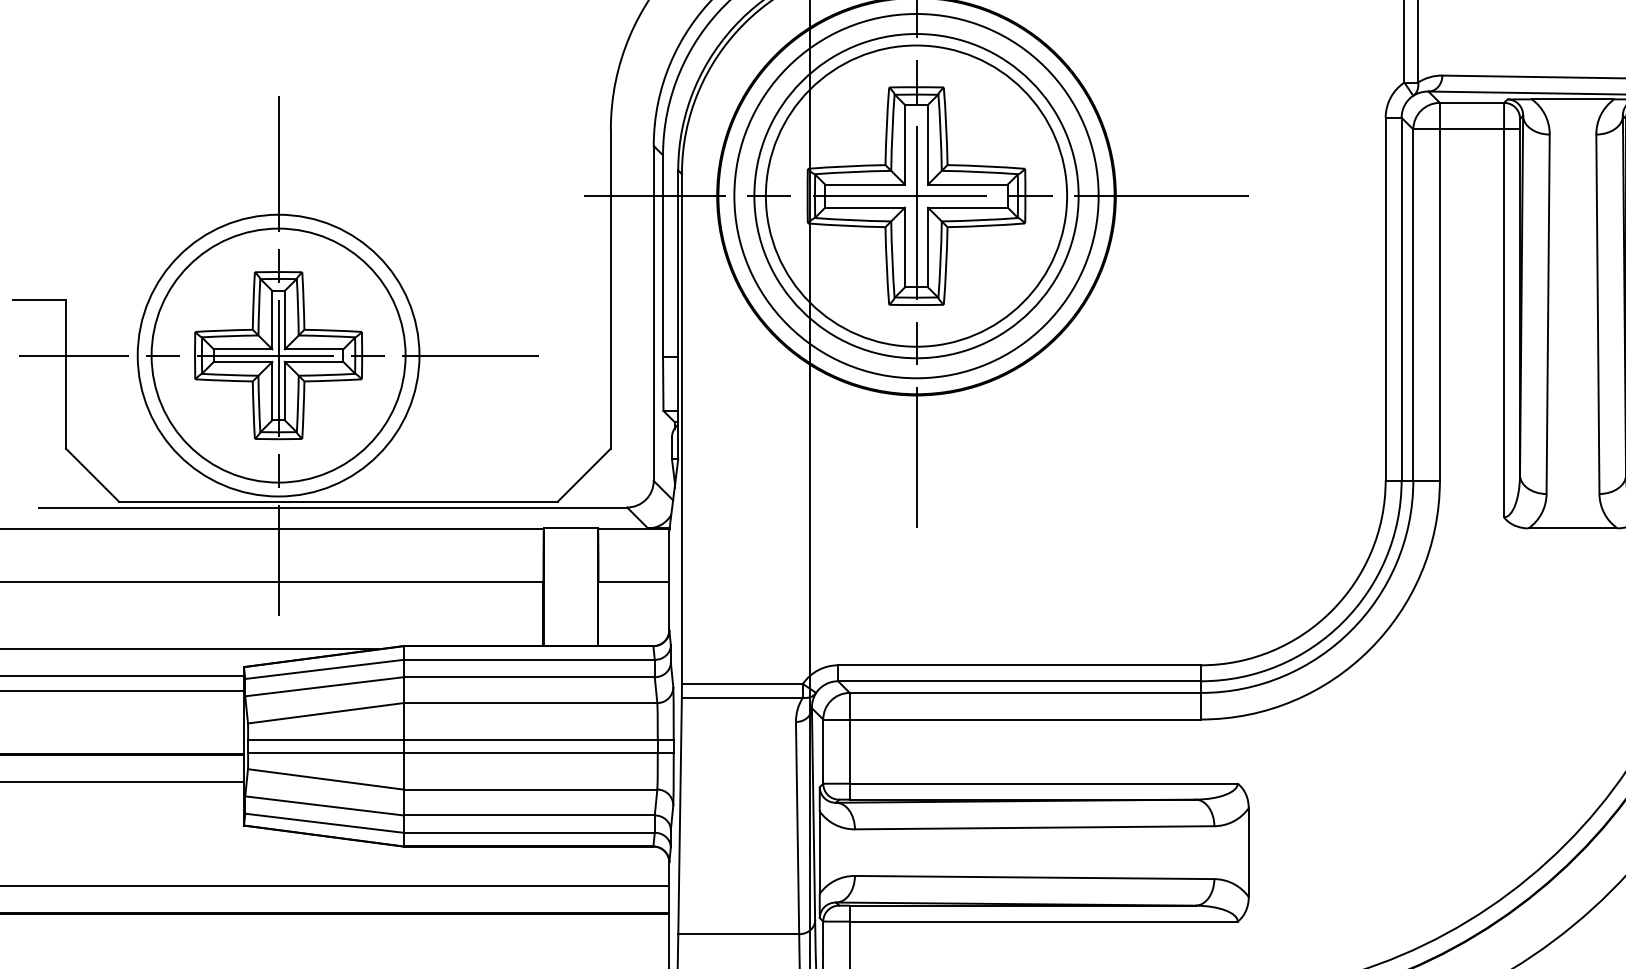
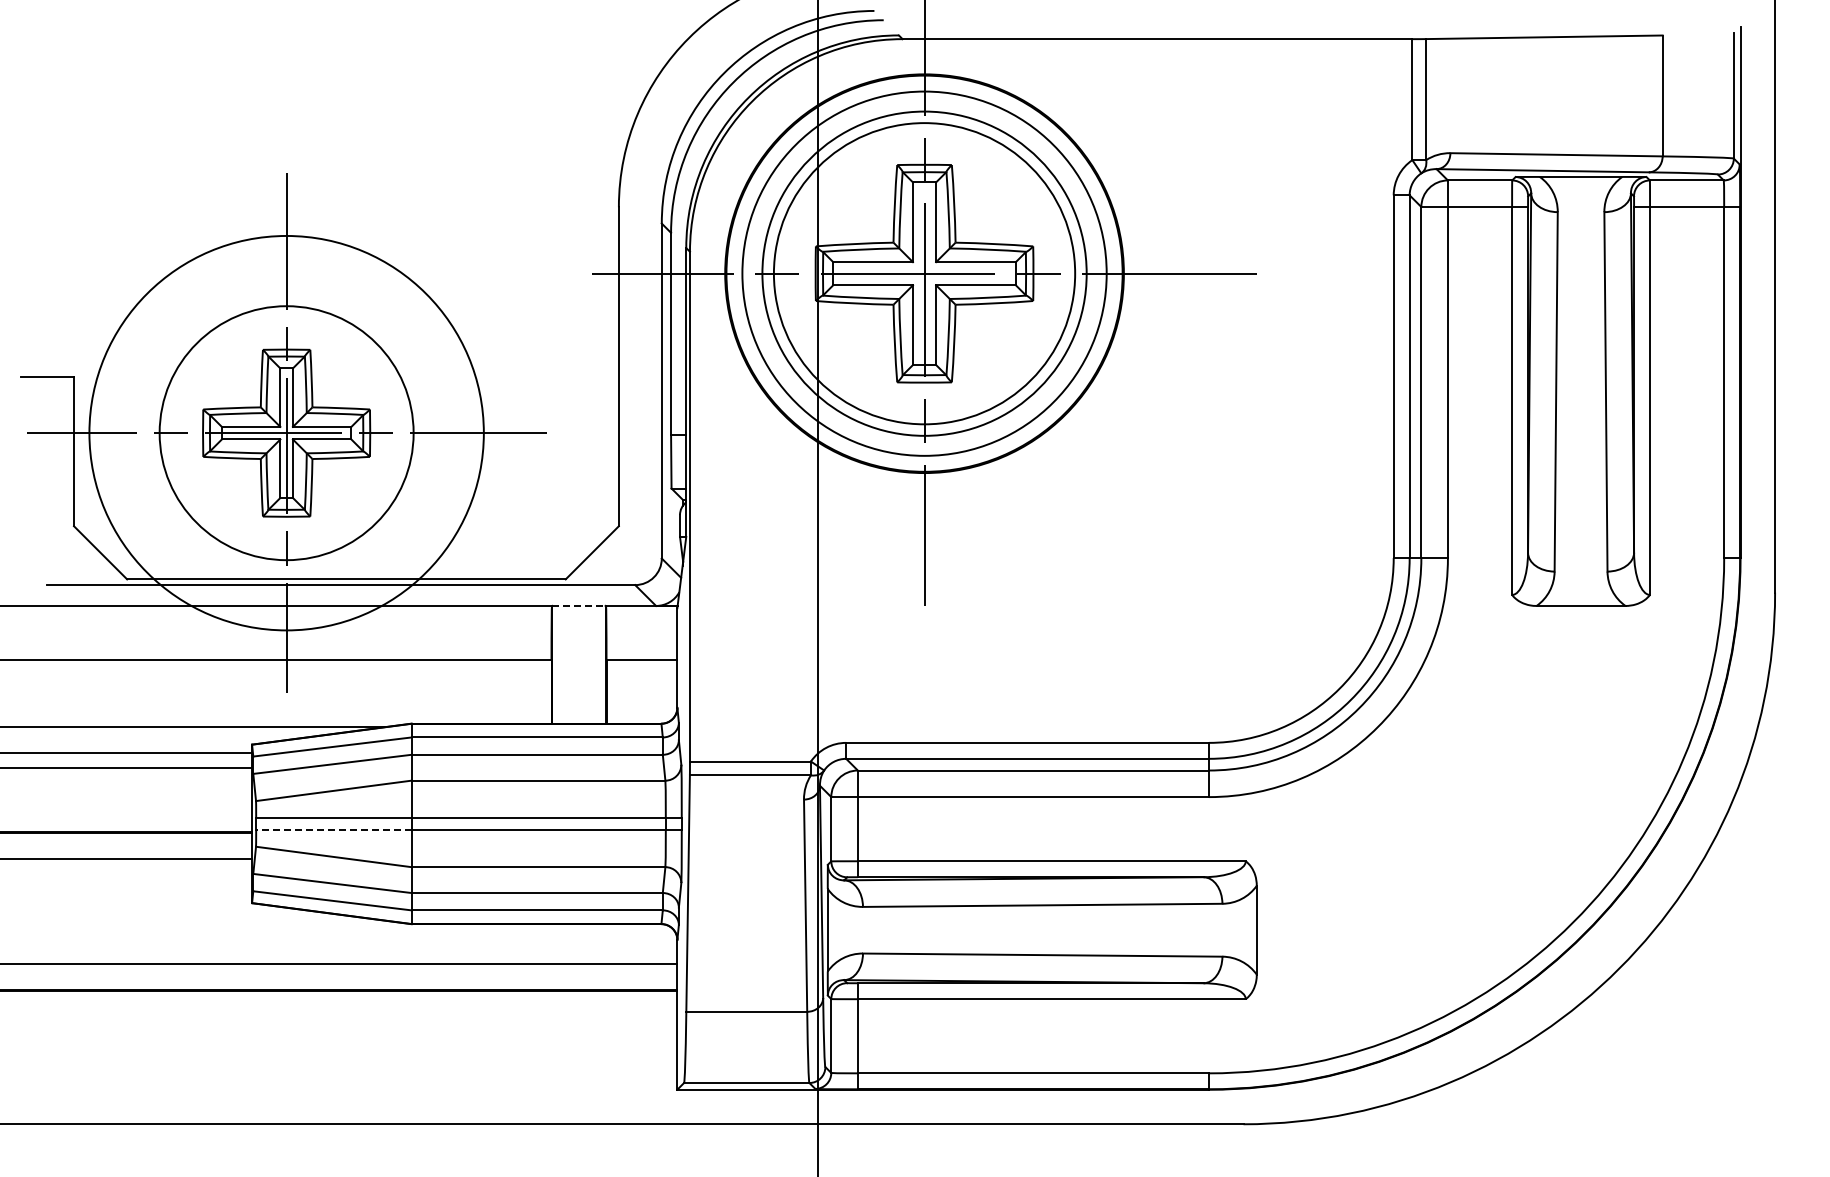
circle: (278, 355) -> (286, 433), size x1.4
line: (571, 527) -> (579, 605), solid -> dashed
line: (325, 752) -> (333, 830), solid -> dashed

